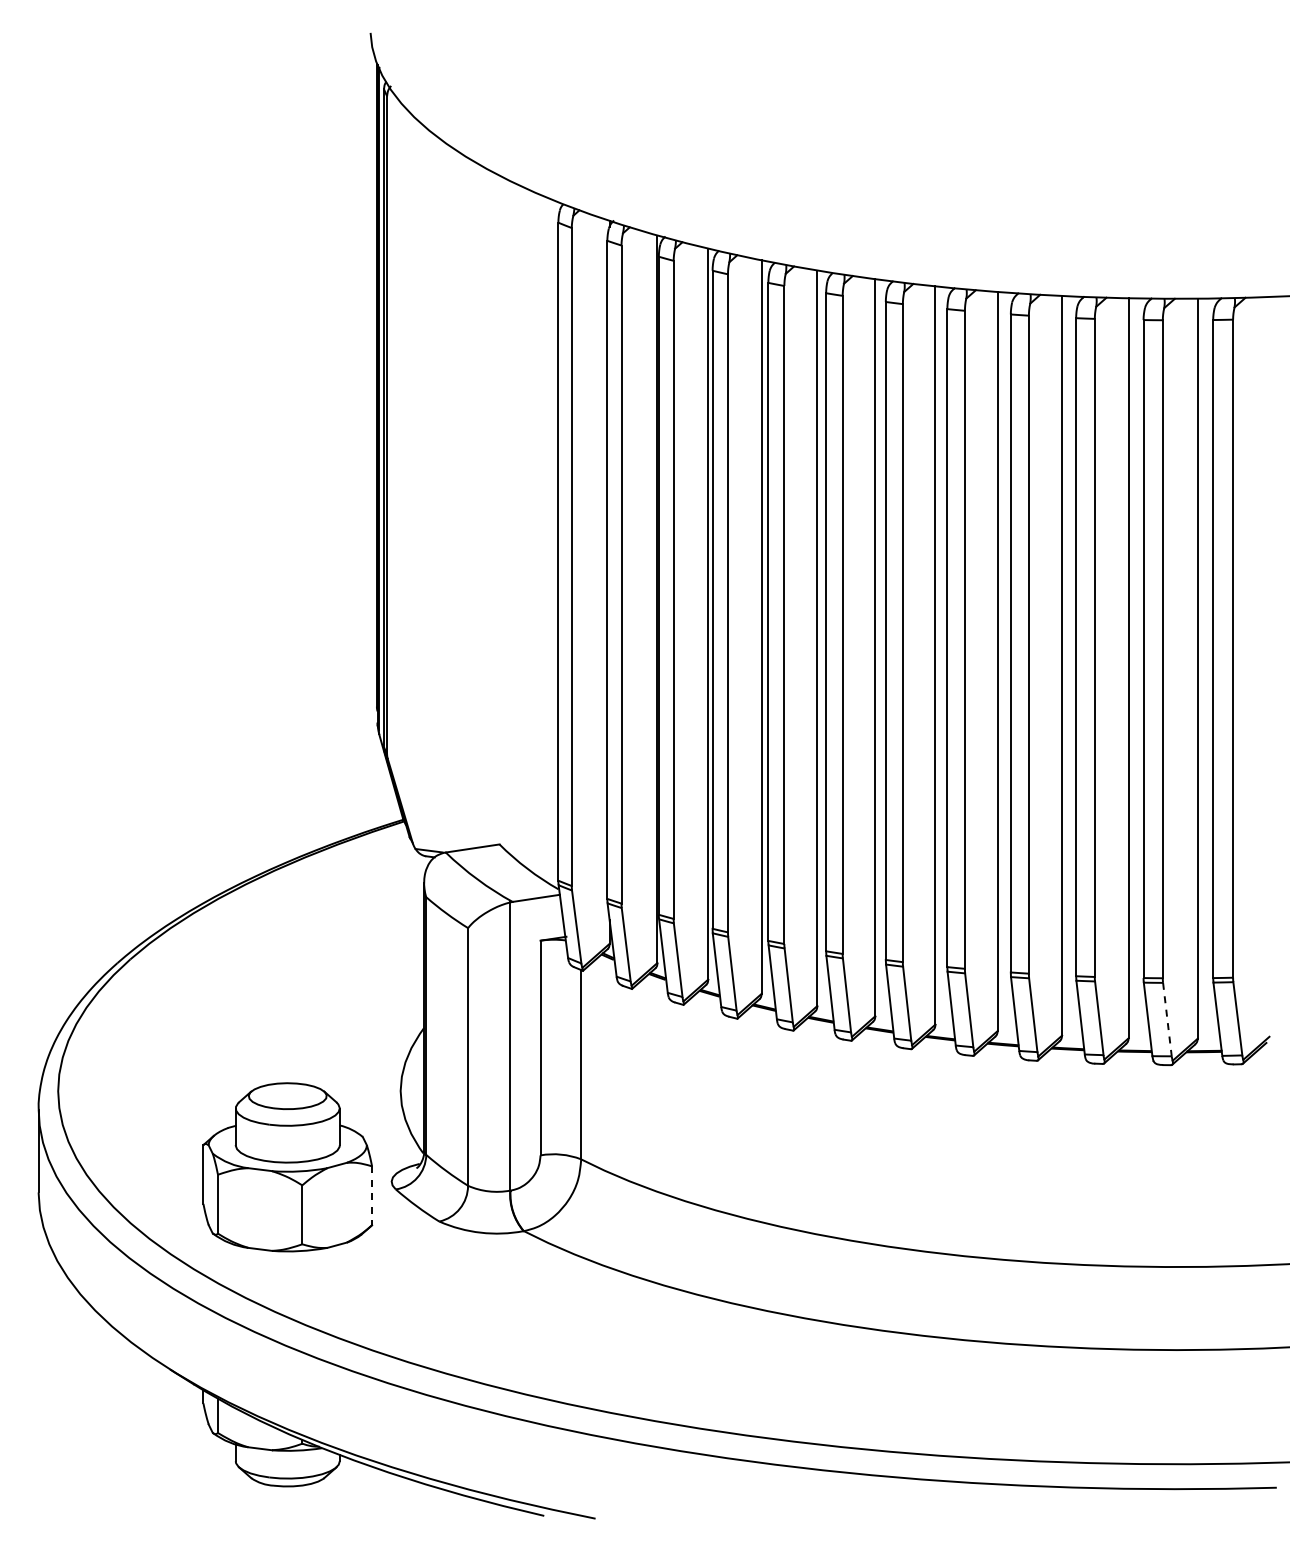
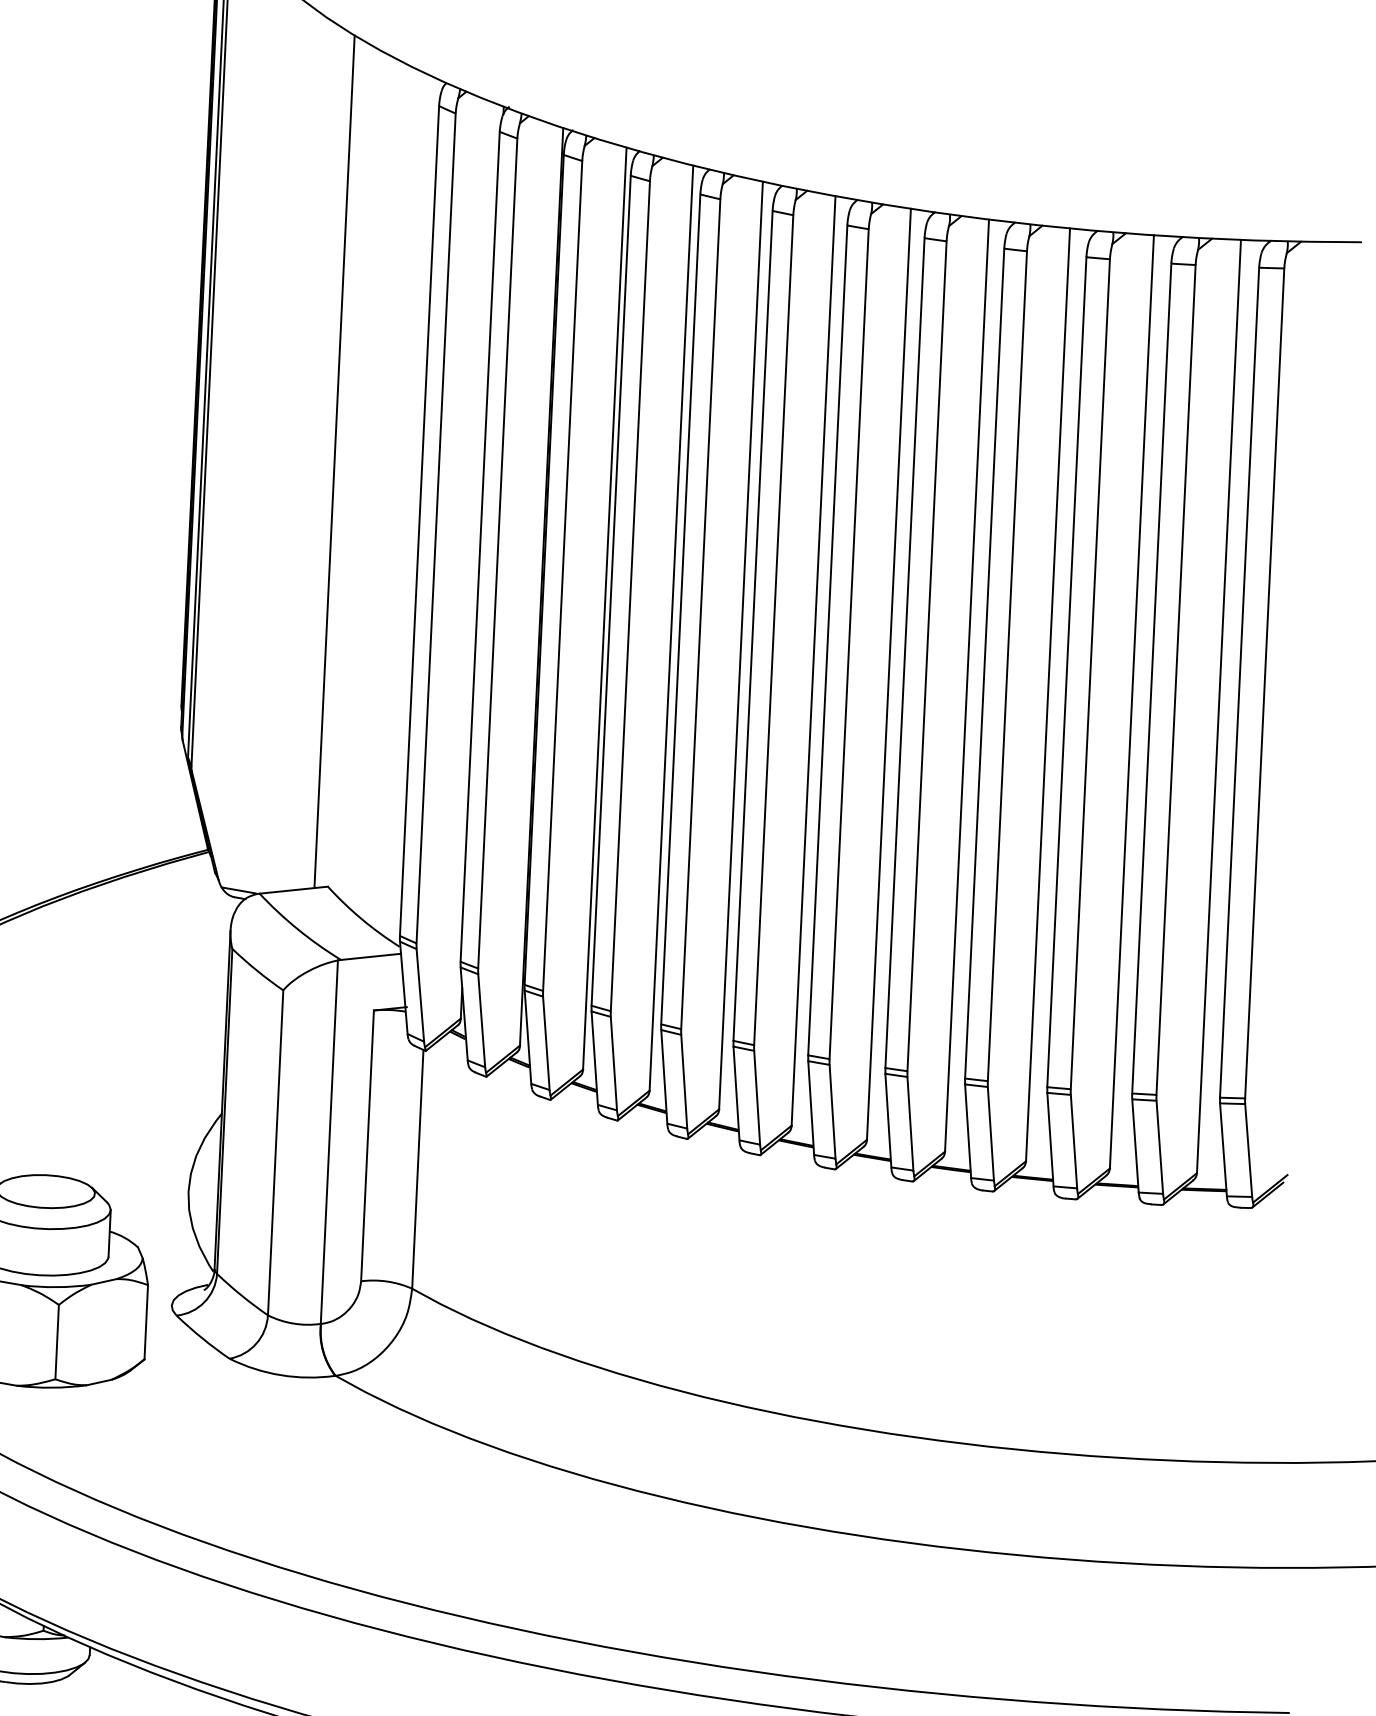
line: (488, 508) -> (333, 462), added
line: (1167, 1019) -> (1159, 1147), dashed -> solid
line: (372, 1196) -> (146, 1323), dashed -> solid

